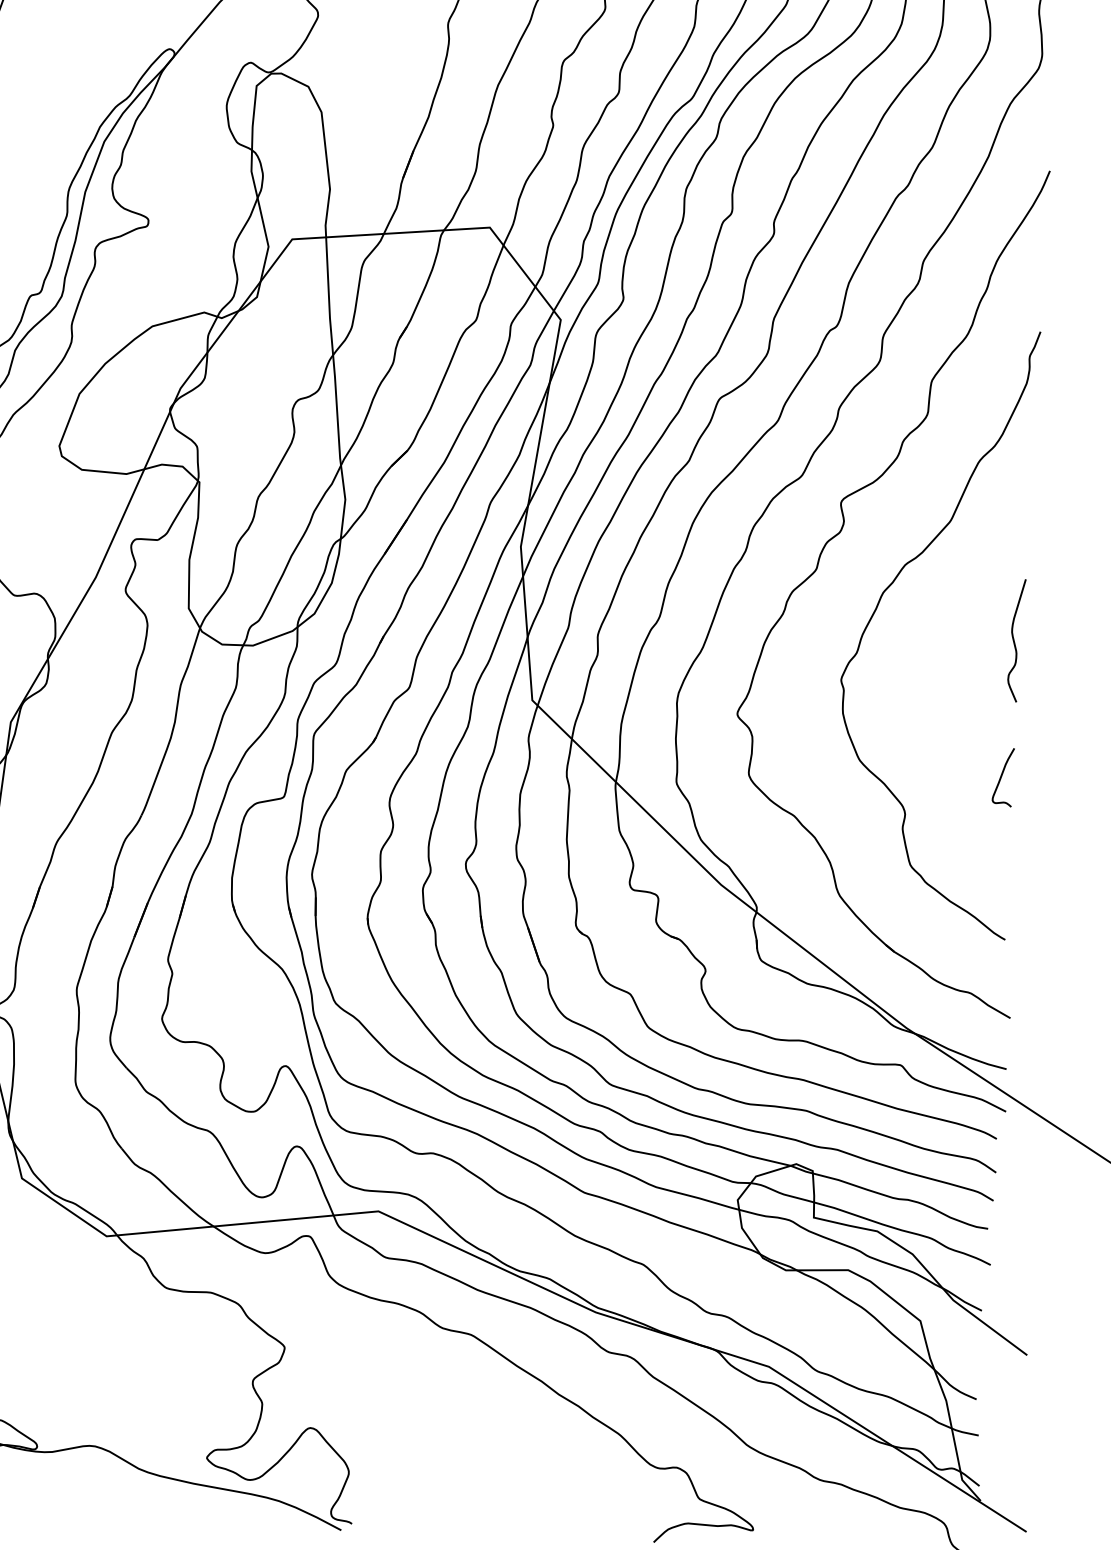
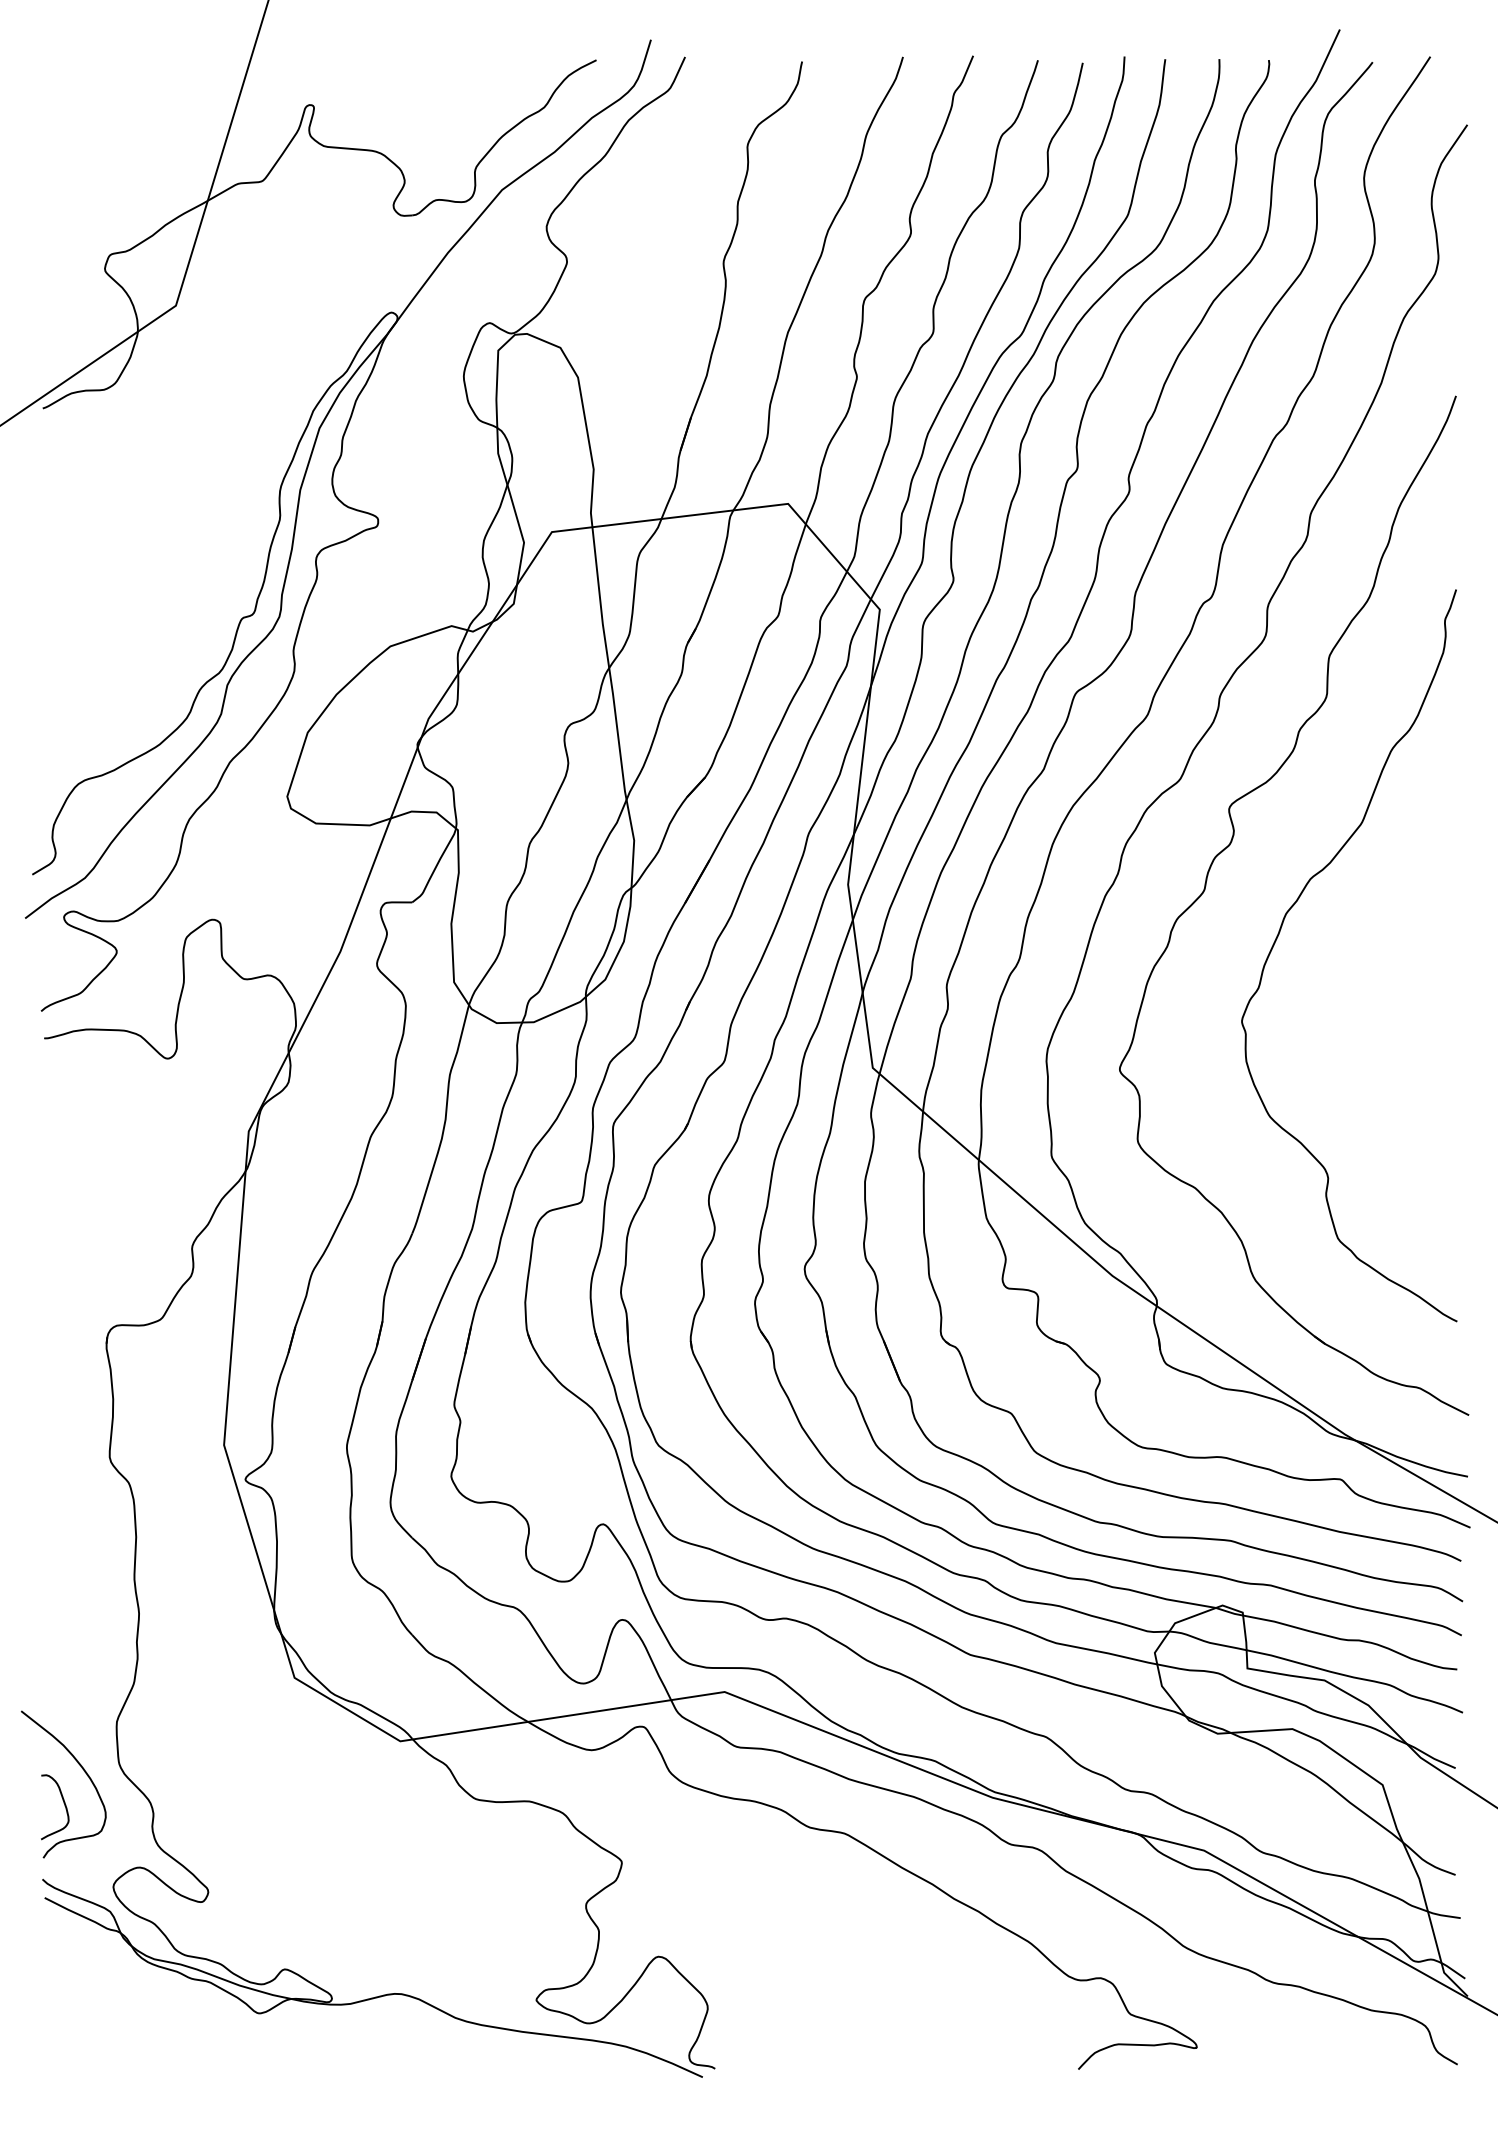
curve: (1014, 641) -> (1447, 962), removed
curve: (1001, 777) -> (1441, 1126), removed

